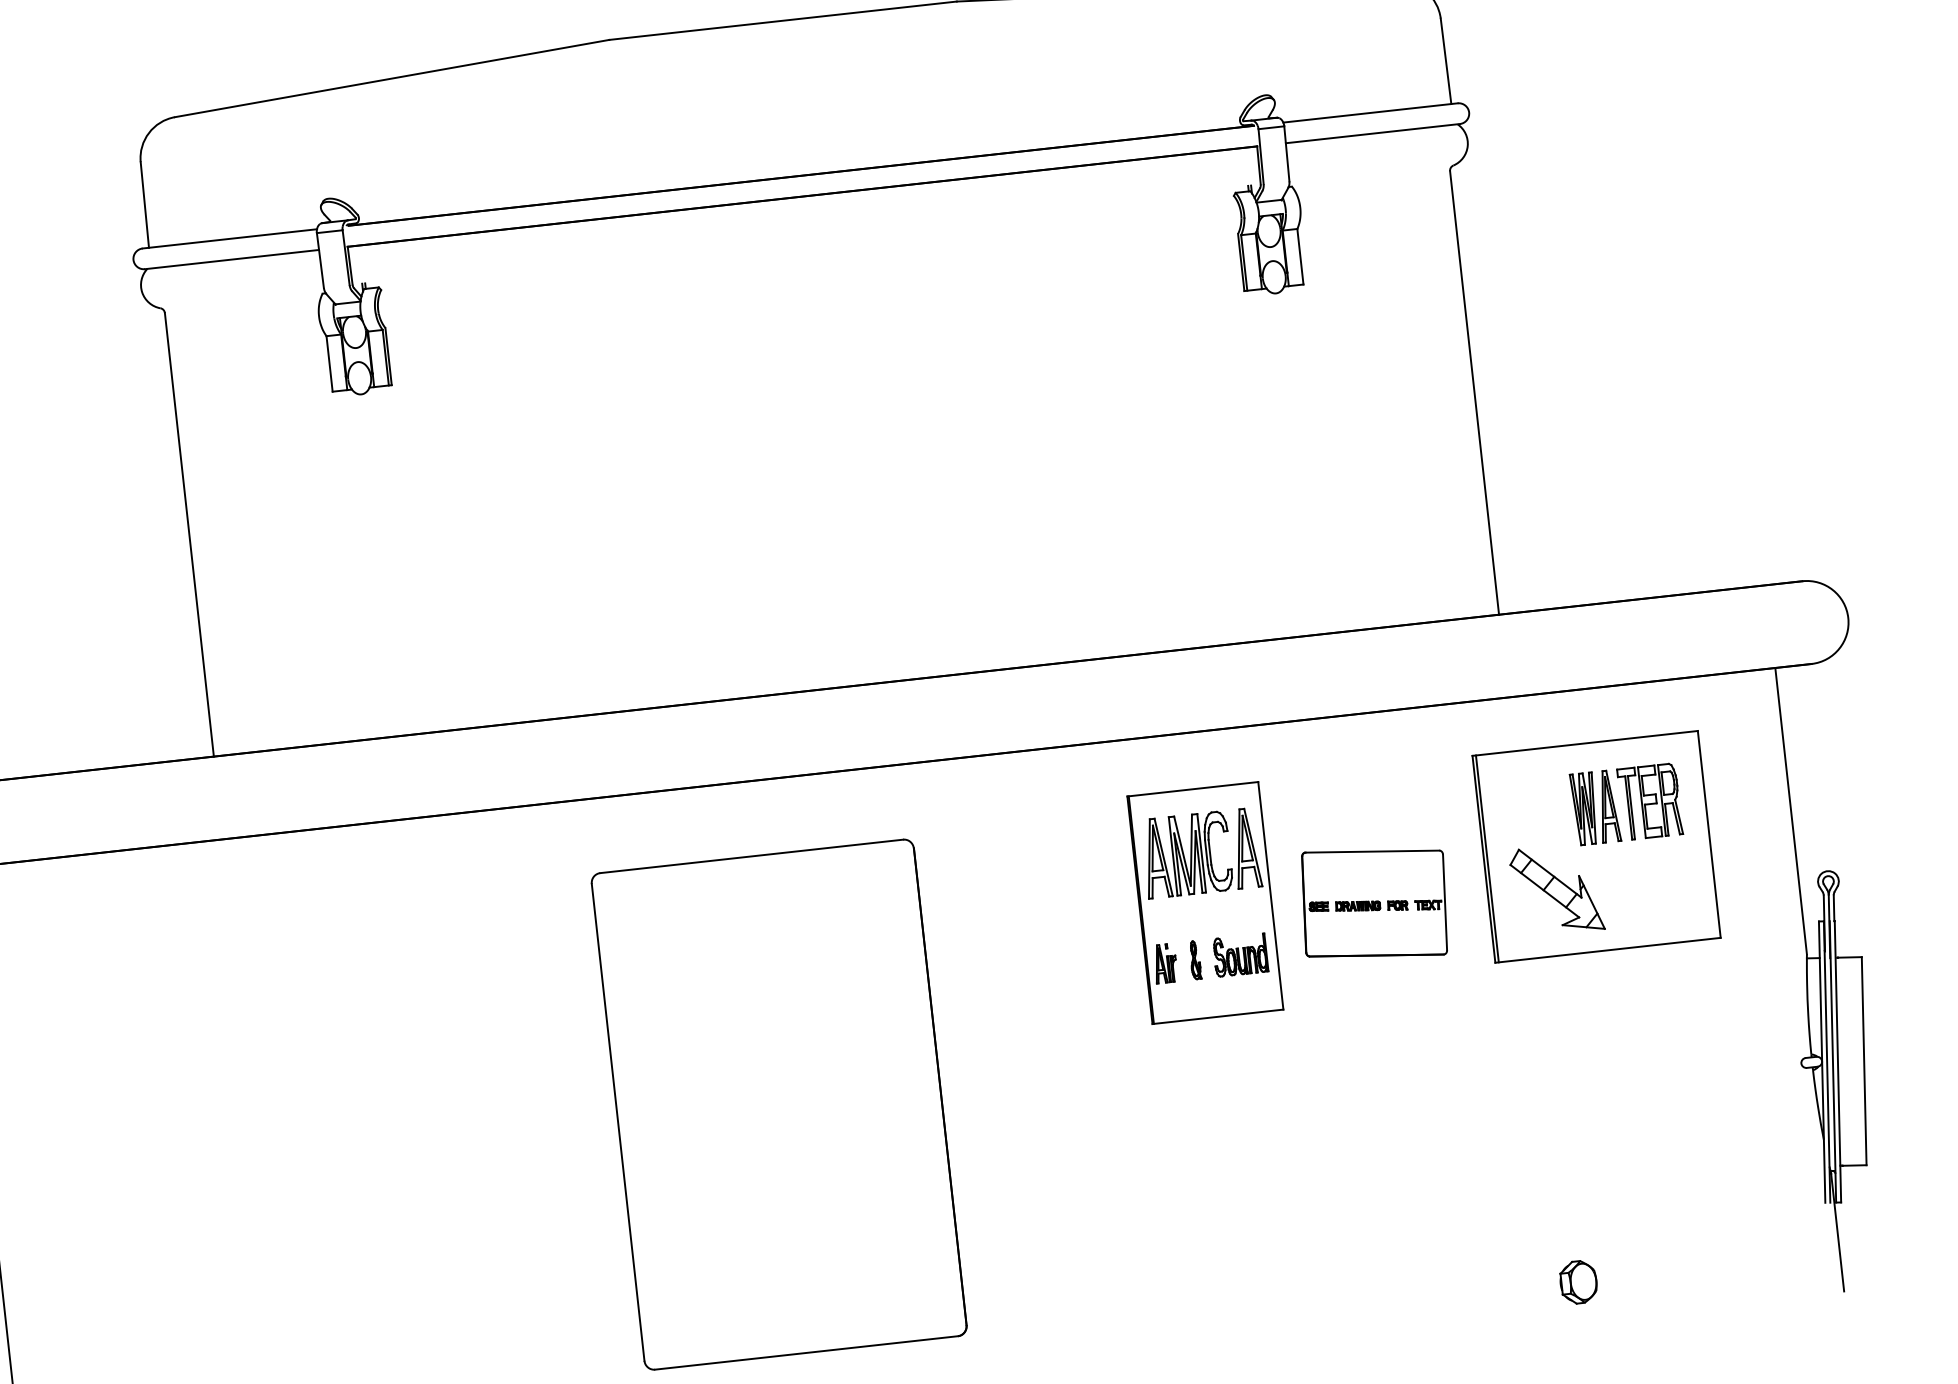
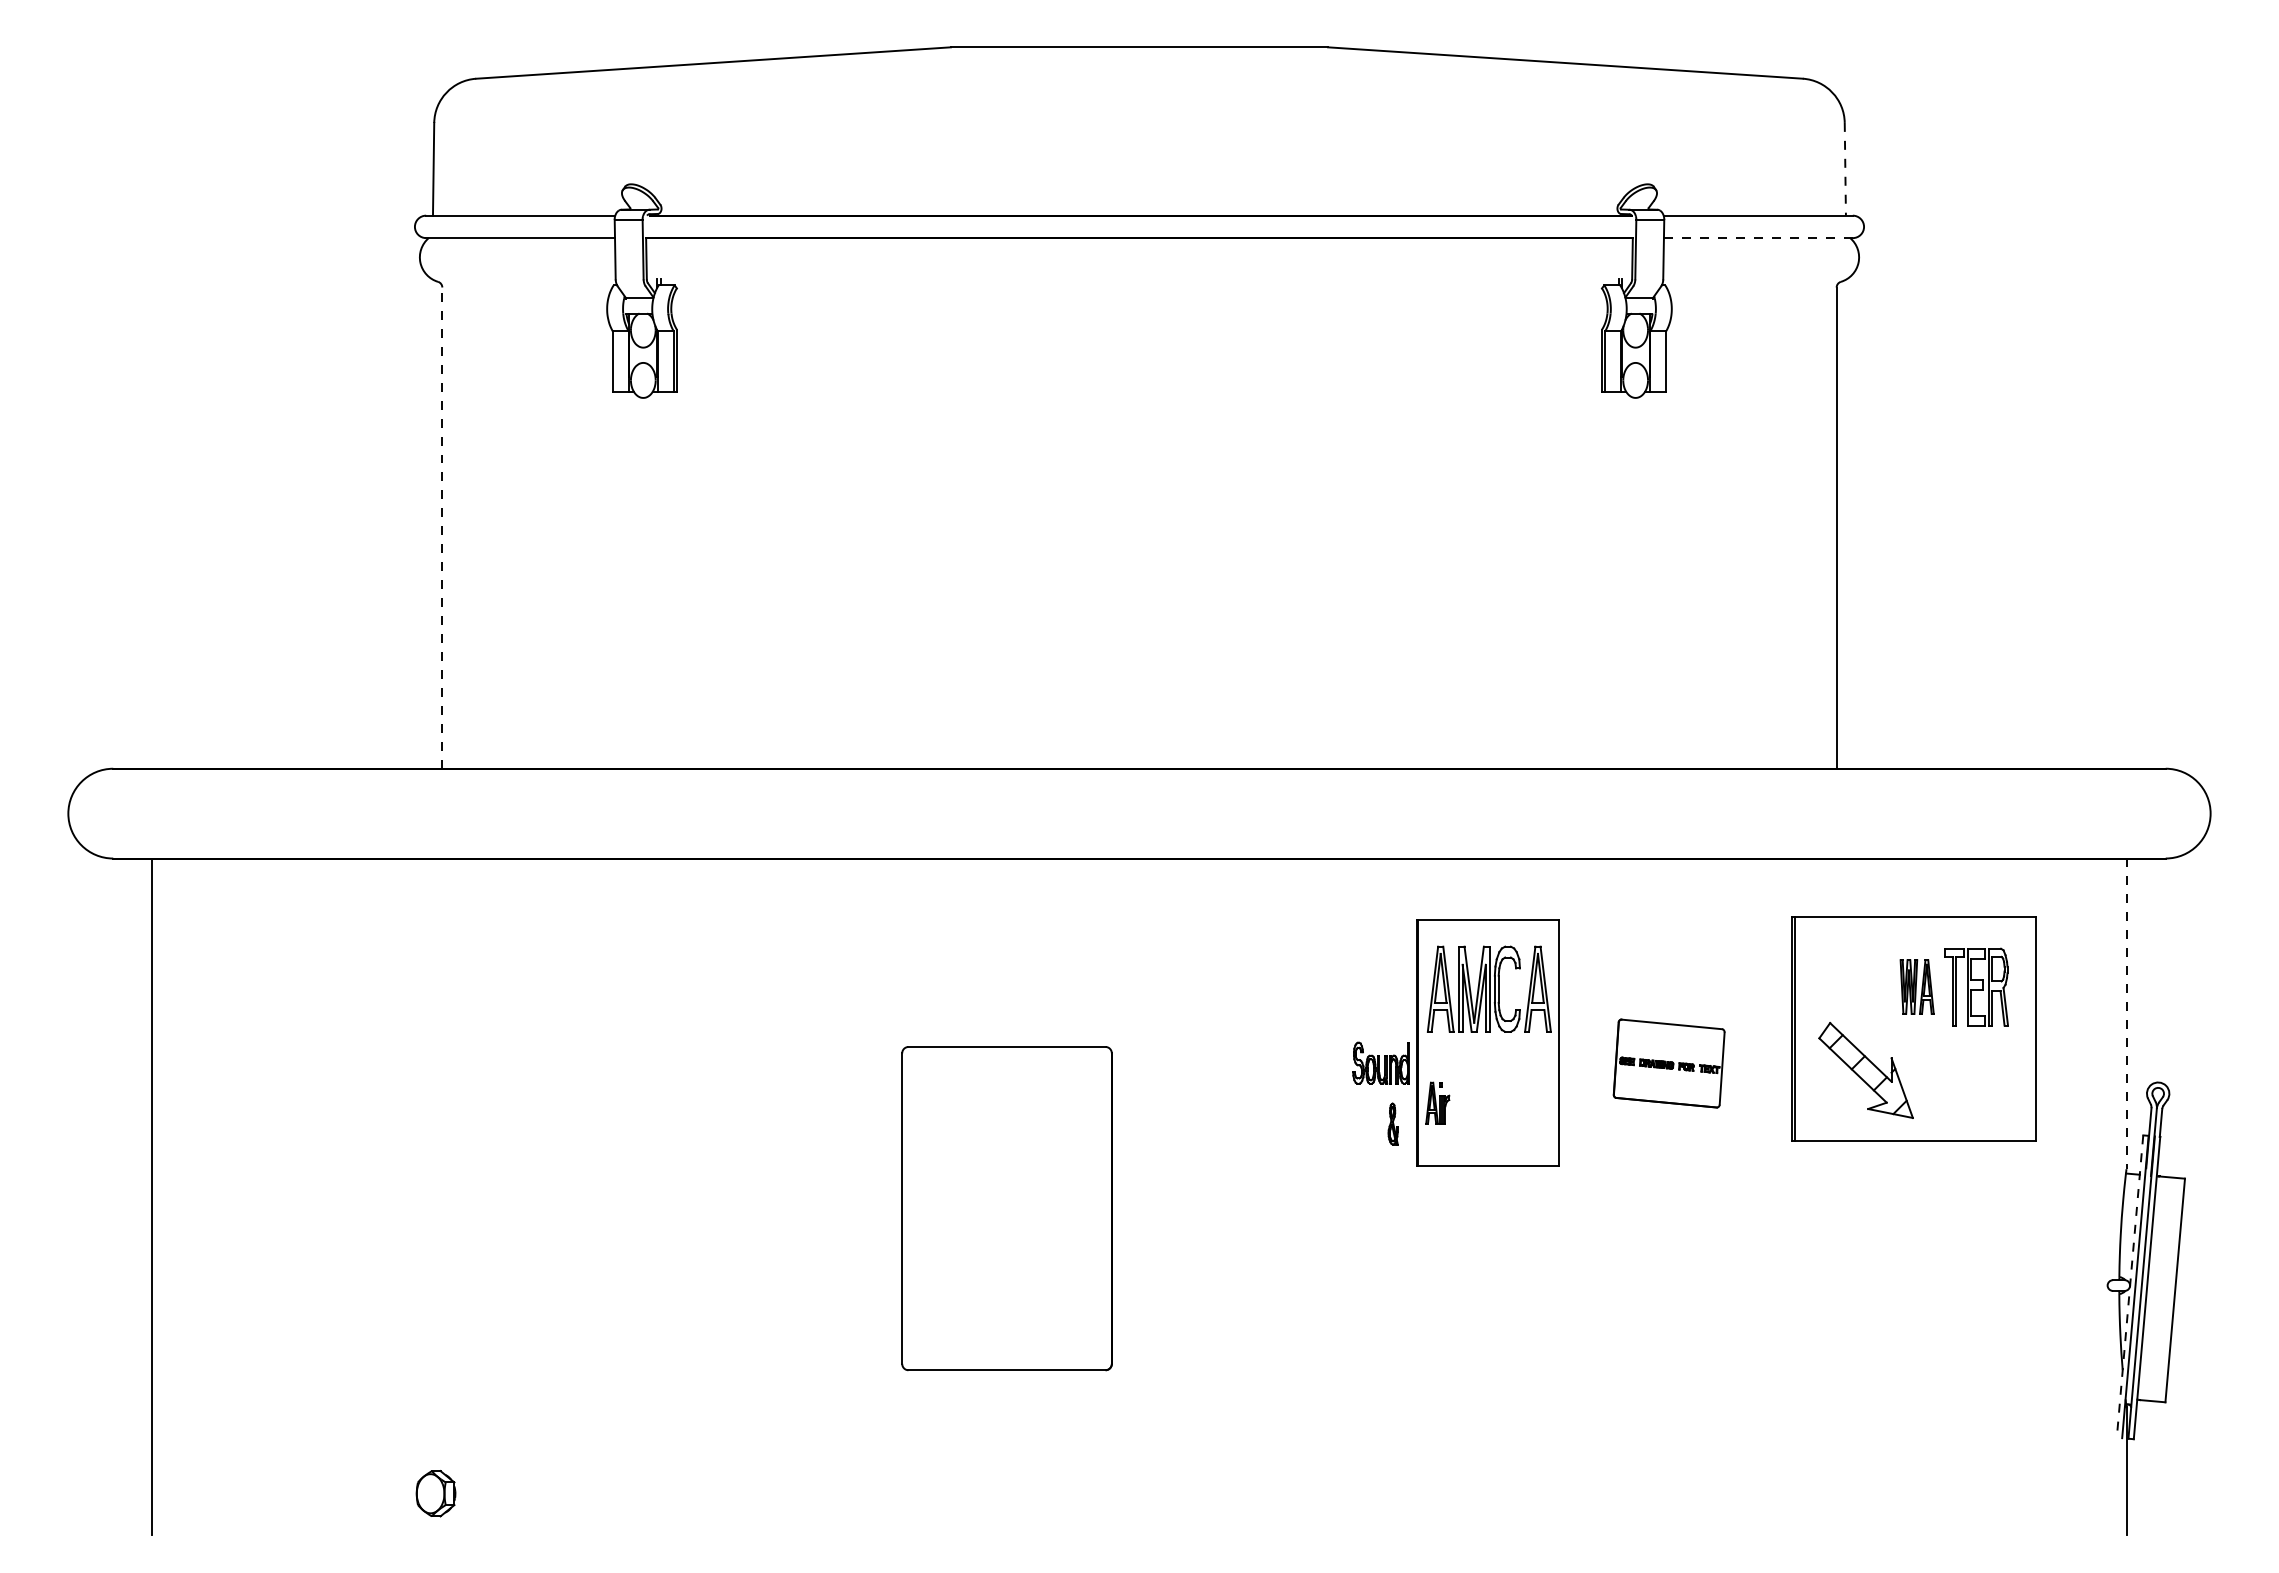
line: (1446, 61) -> (1845, 169), solid -> dashed
line: (1372, 134) -> (1757, 238), solid -> dashed
line: (189, 535) -> (442, 528), solid -> dashed
part: (1594, 807) -> (1916, 986), size x0.7
line: (1791, 811) -> (2126, 1014), solid -> dashed
part: (1374, 903) -> (1669, 1063), size x0.7
part: (1239, 954) -> (1380, 1062), moved
part: (1194, 959) -> (1392, 1123), moved
line: (1822, 1062) -> (2130, 1286), solid -> dashed
part: (778, 1104) -> (1006, 1208), size x0.6
part: (1578, 1282) -> (1842, 1493), removed

